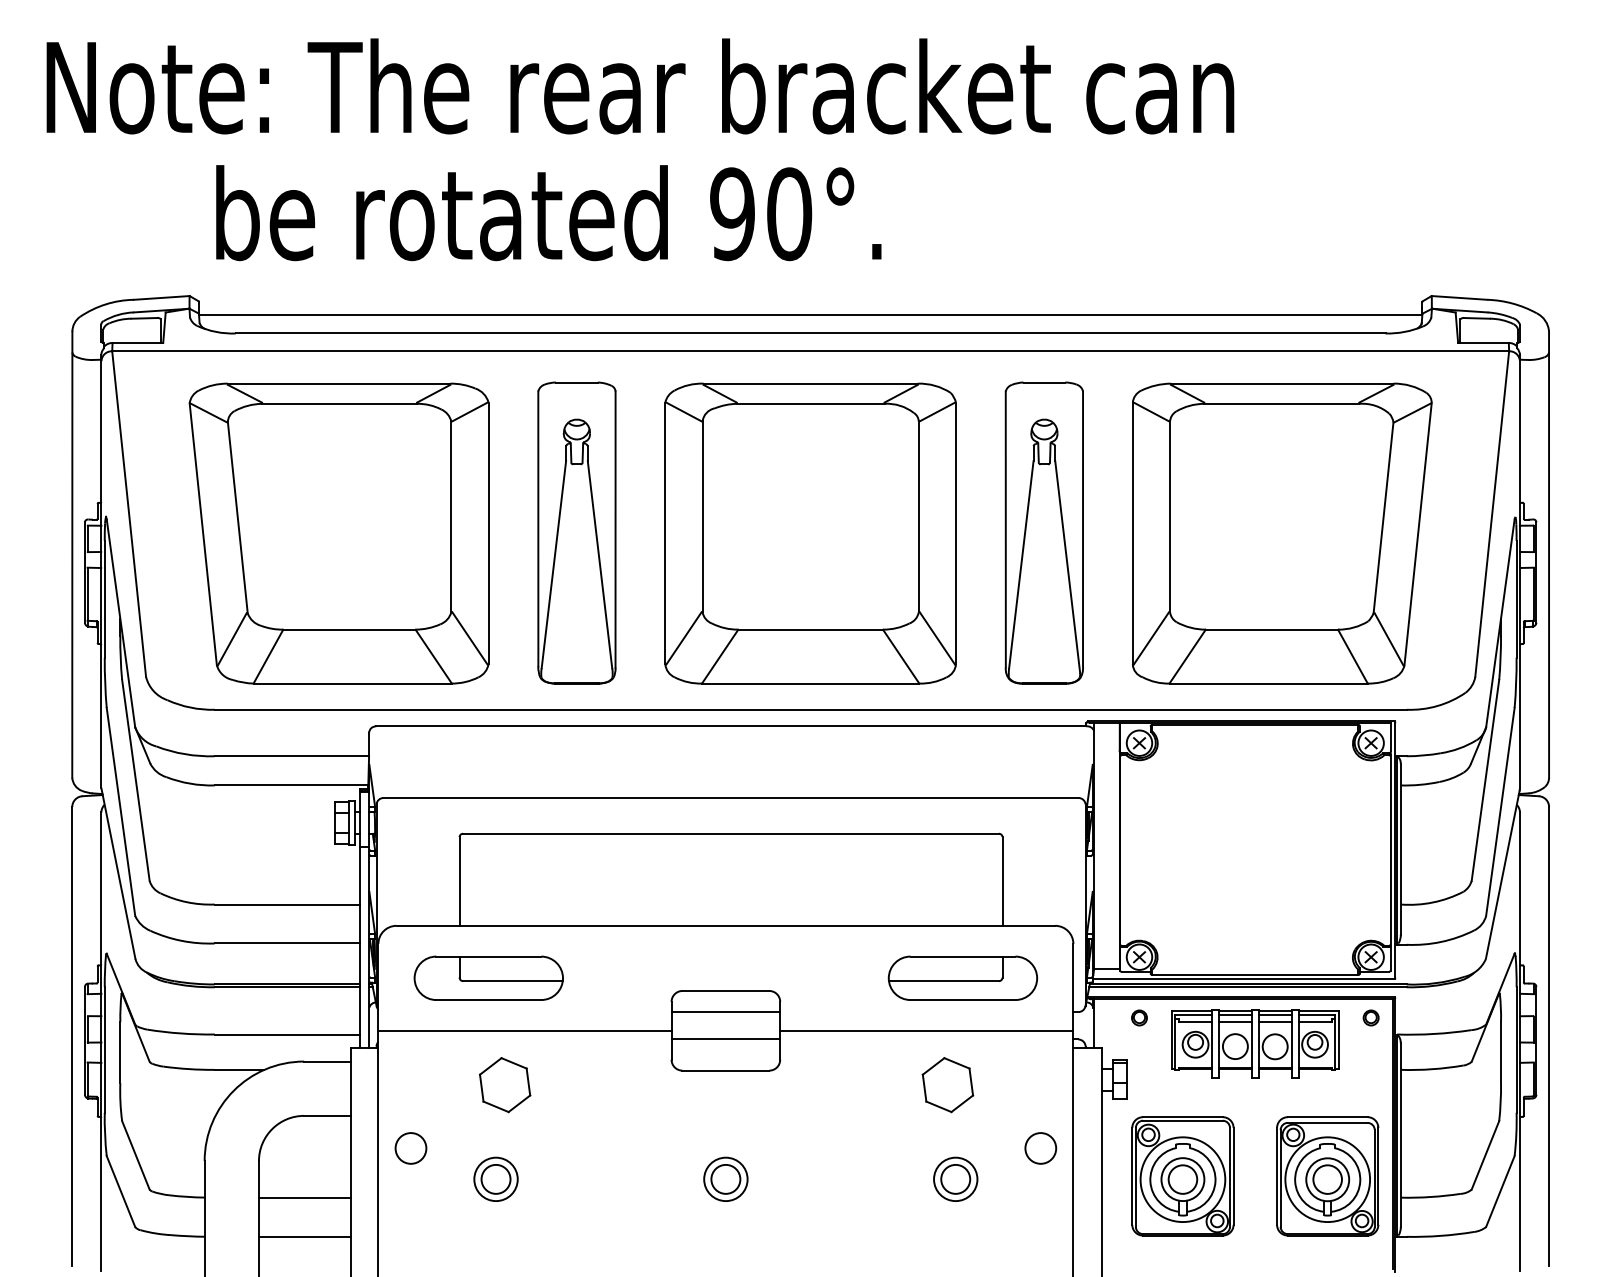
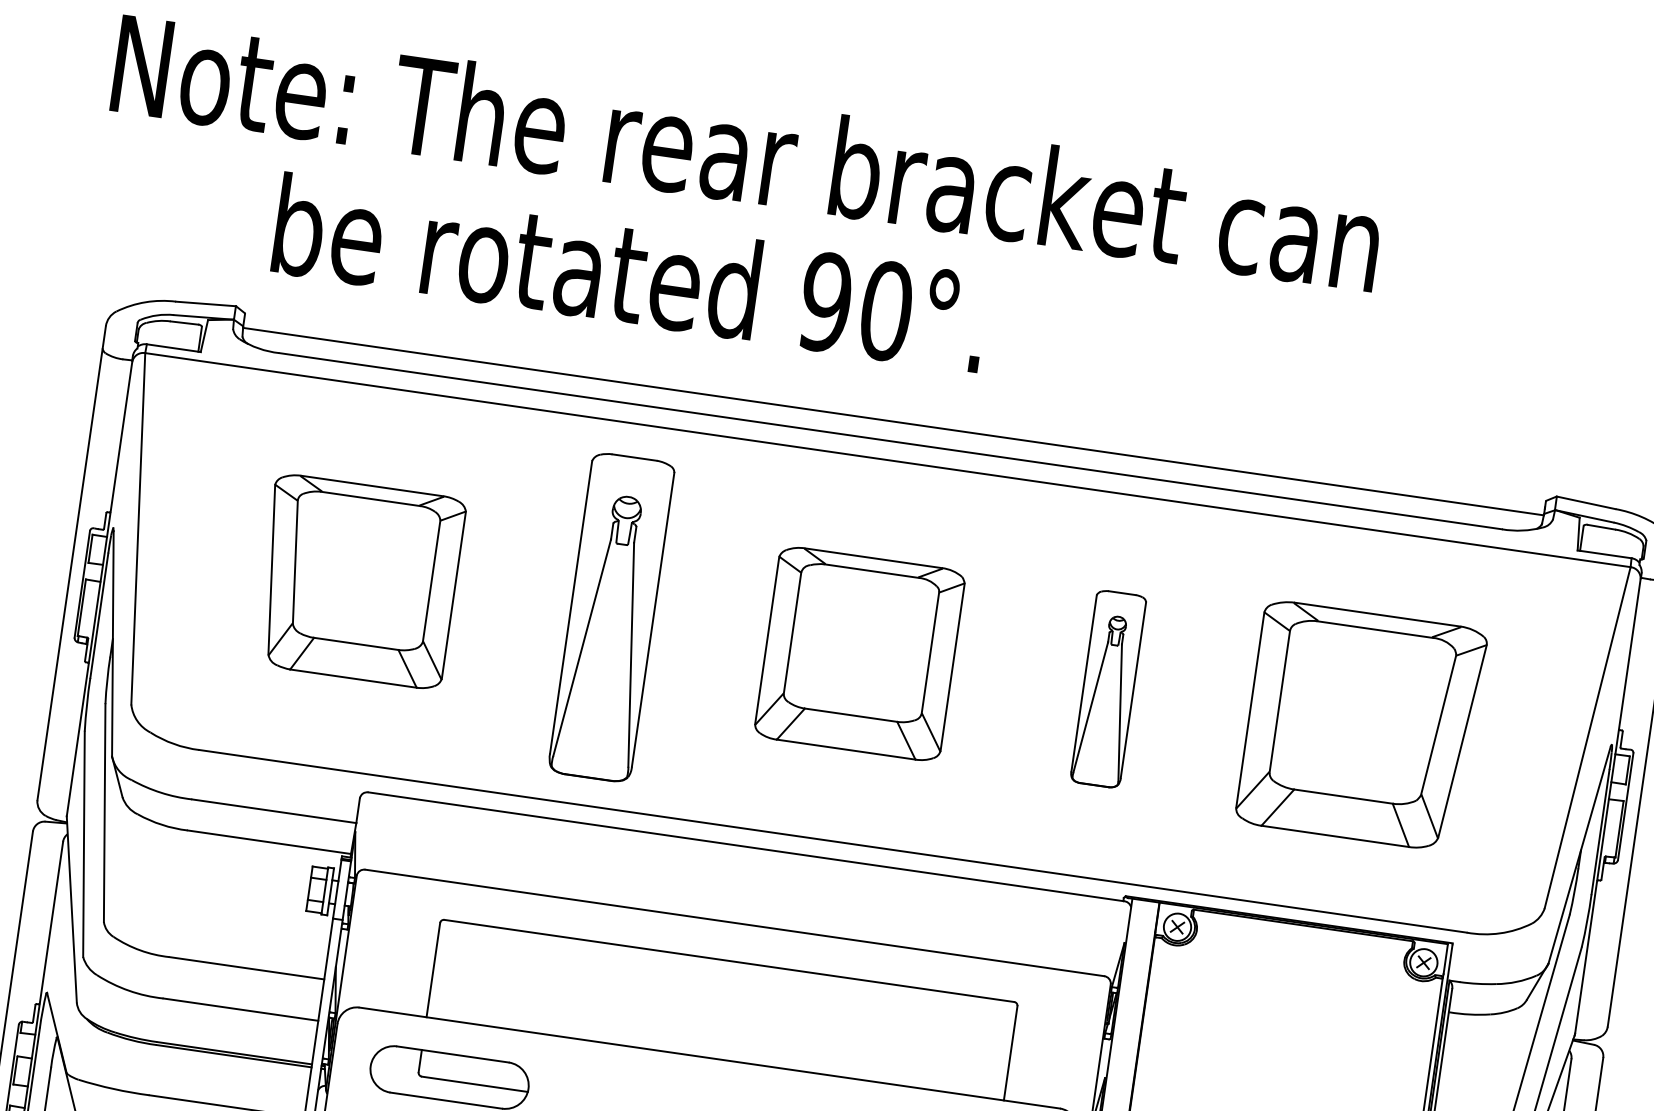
part: (1043, 532) -> (1107, 688), size x0.6
part: (338, 533) -> (357, 581), size x0.6
part: (810, 533) -> (859, 653), size x0.6
part: (1282, 533) -> (1361, 726), size x0.7

